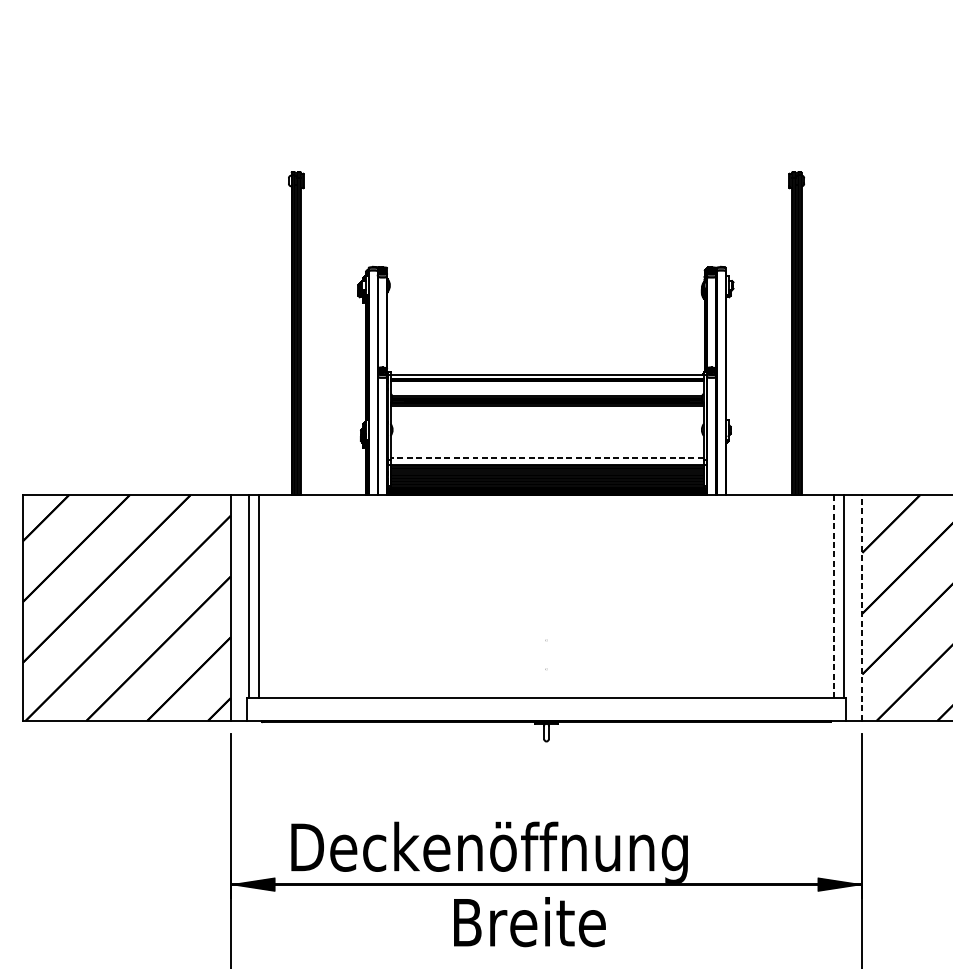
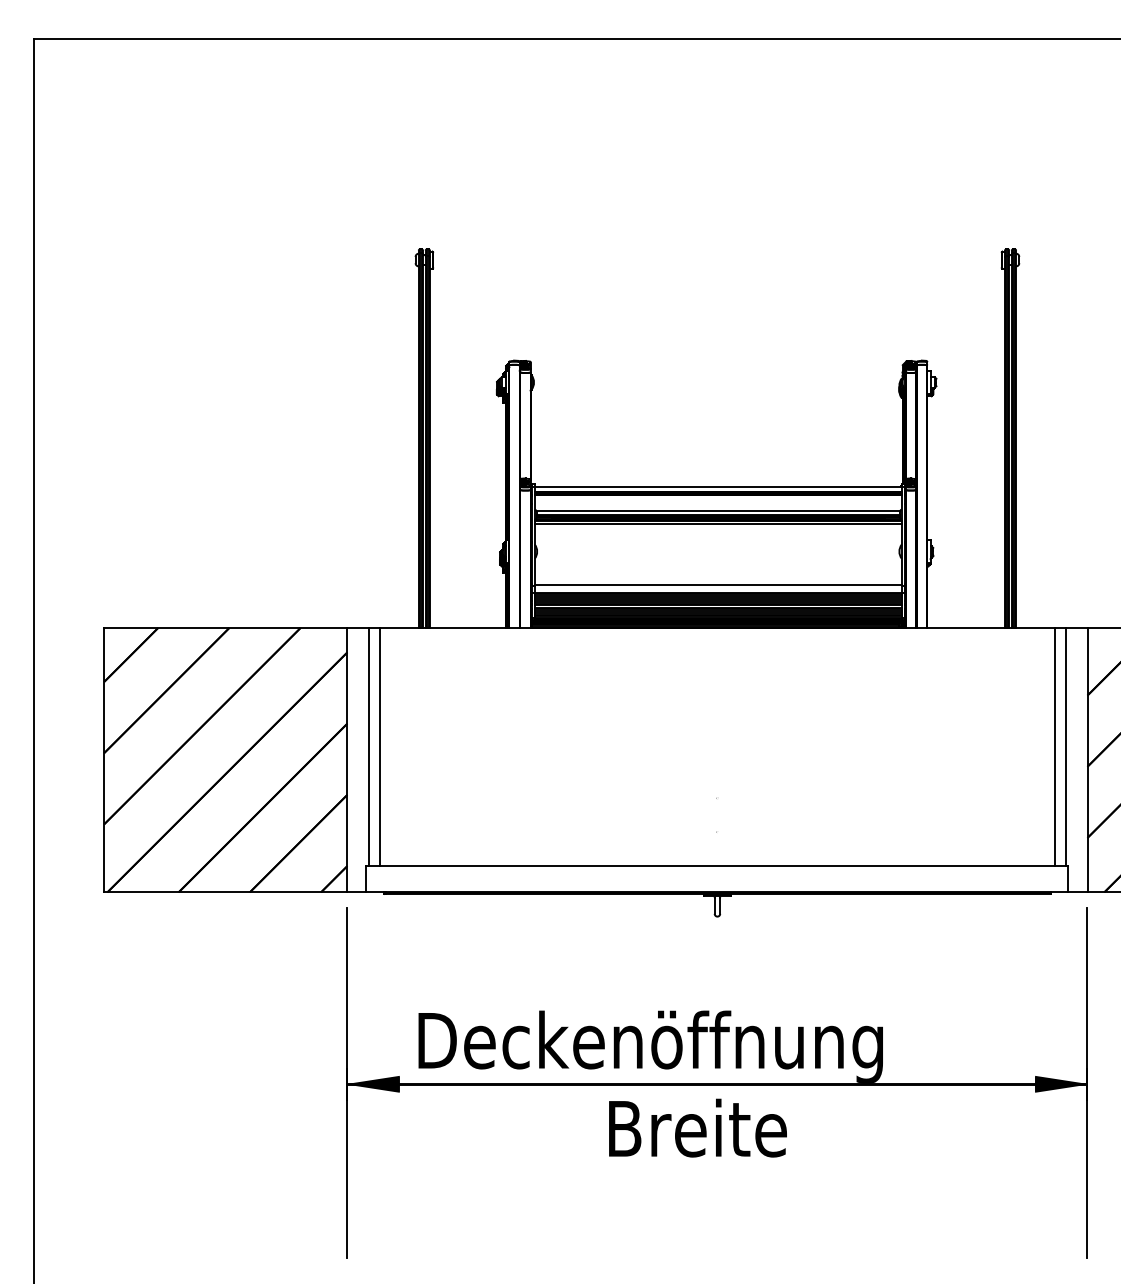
line: (546, 458) -> (717, 585), dashed -> solid
line: (834, 596) -> (1054, 746), dashed -> solid
line: (862, 607) -> (1087, 759), dashed -> solid

